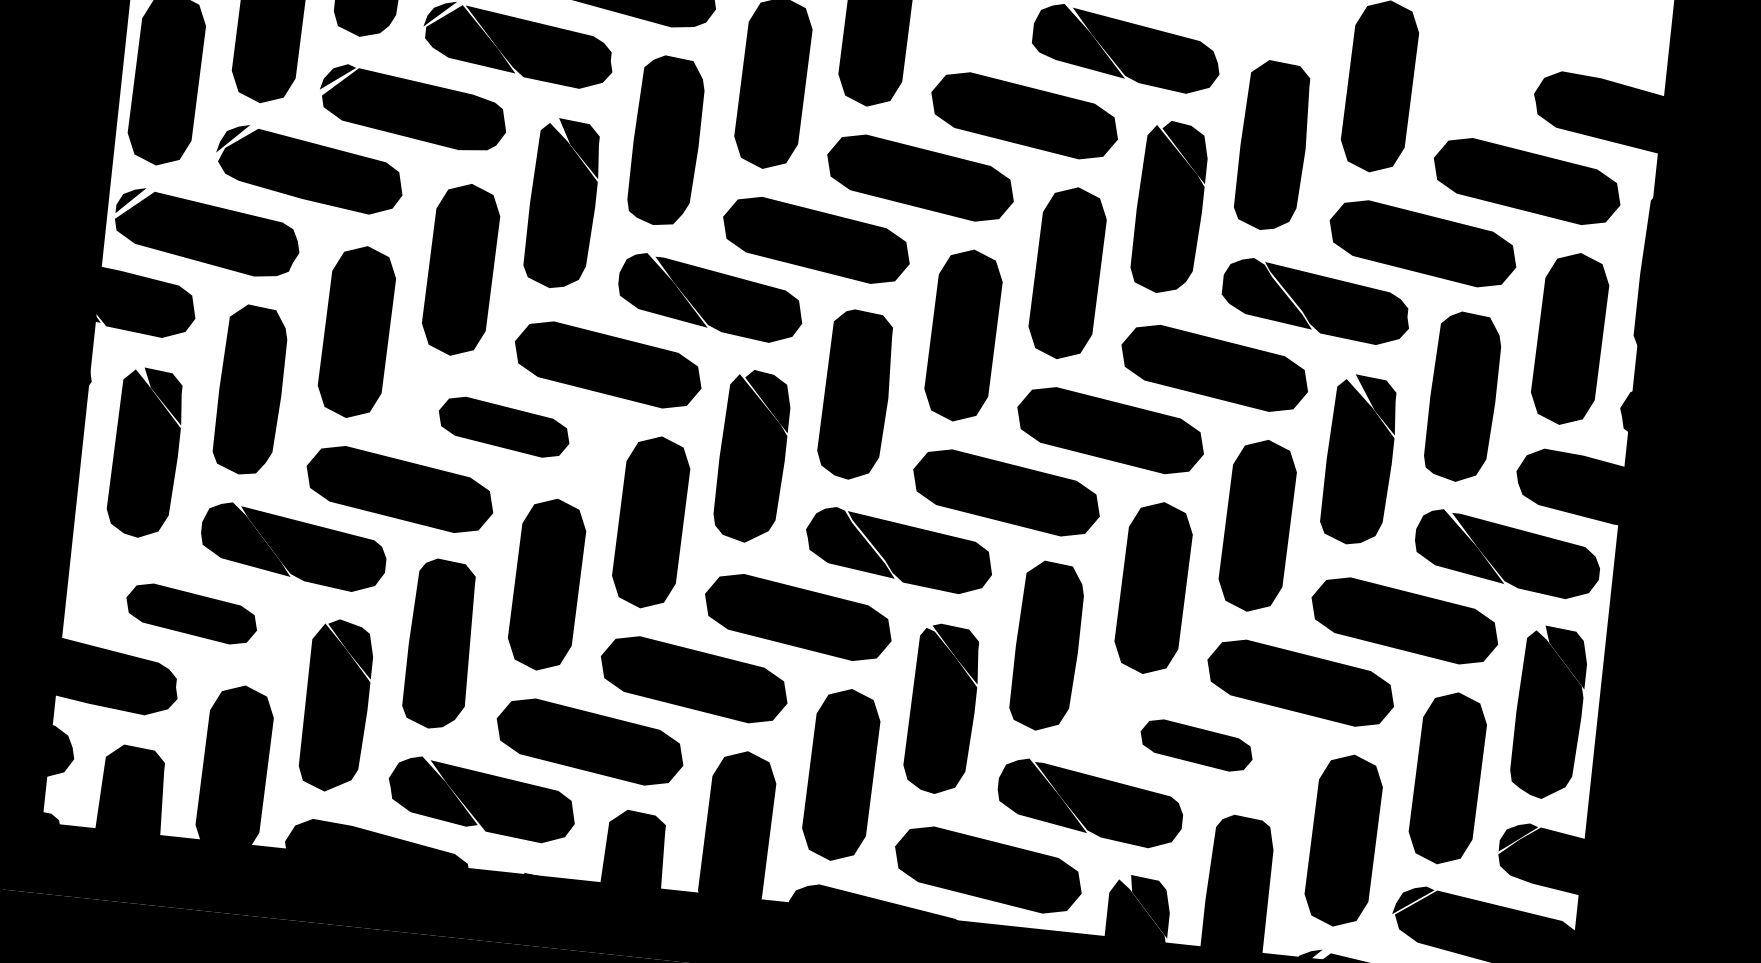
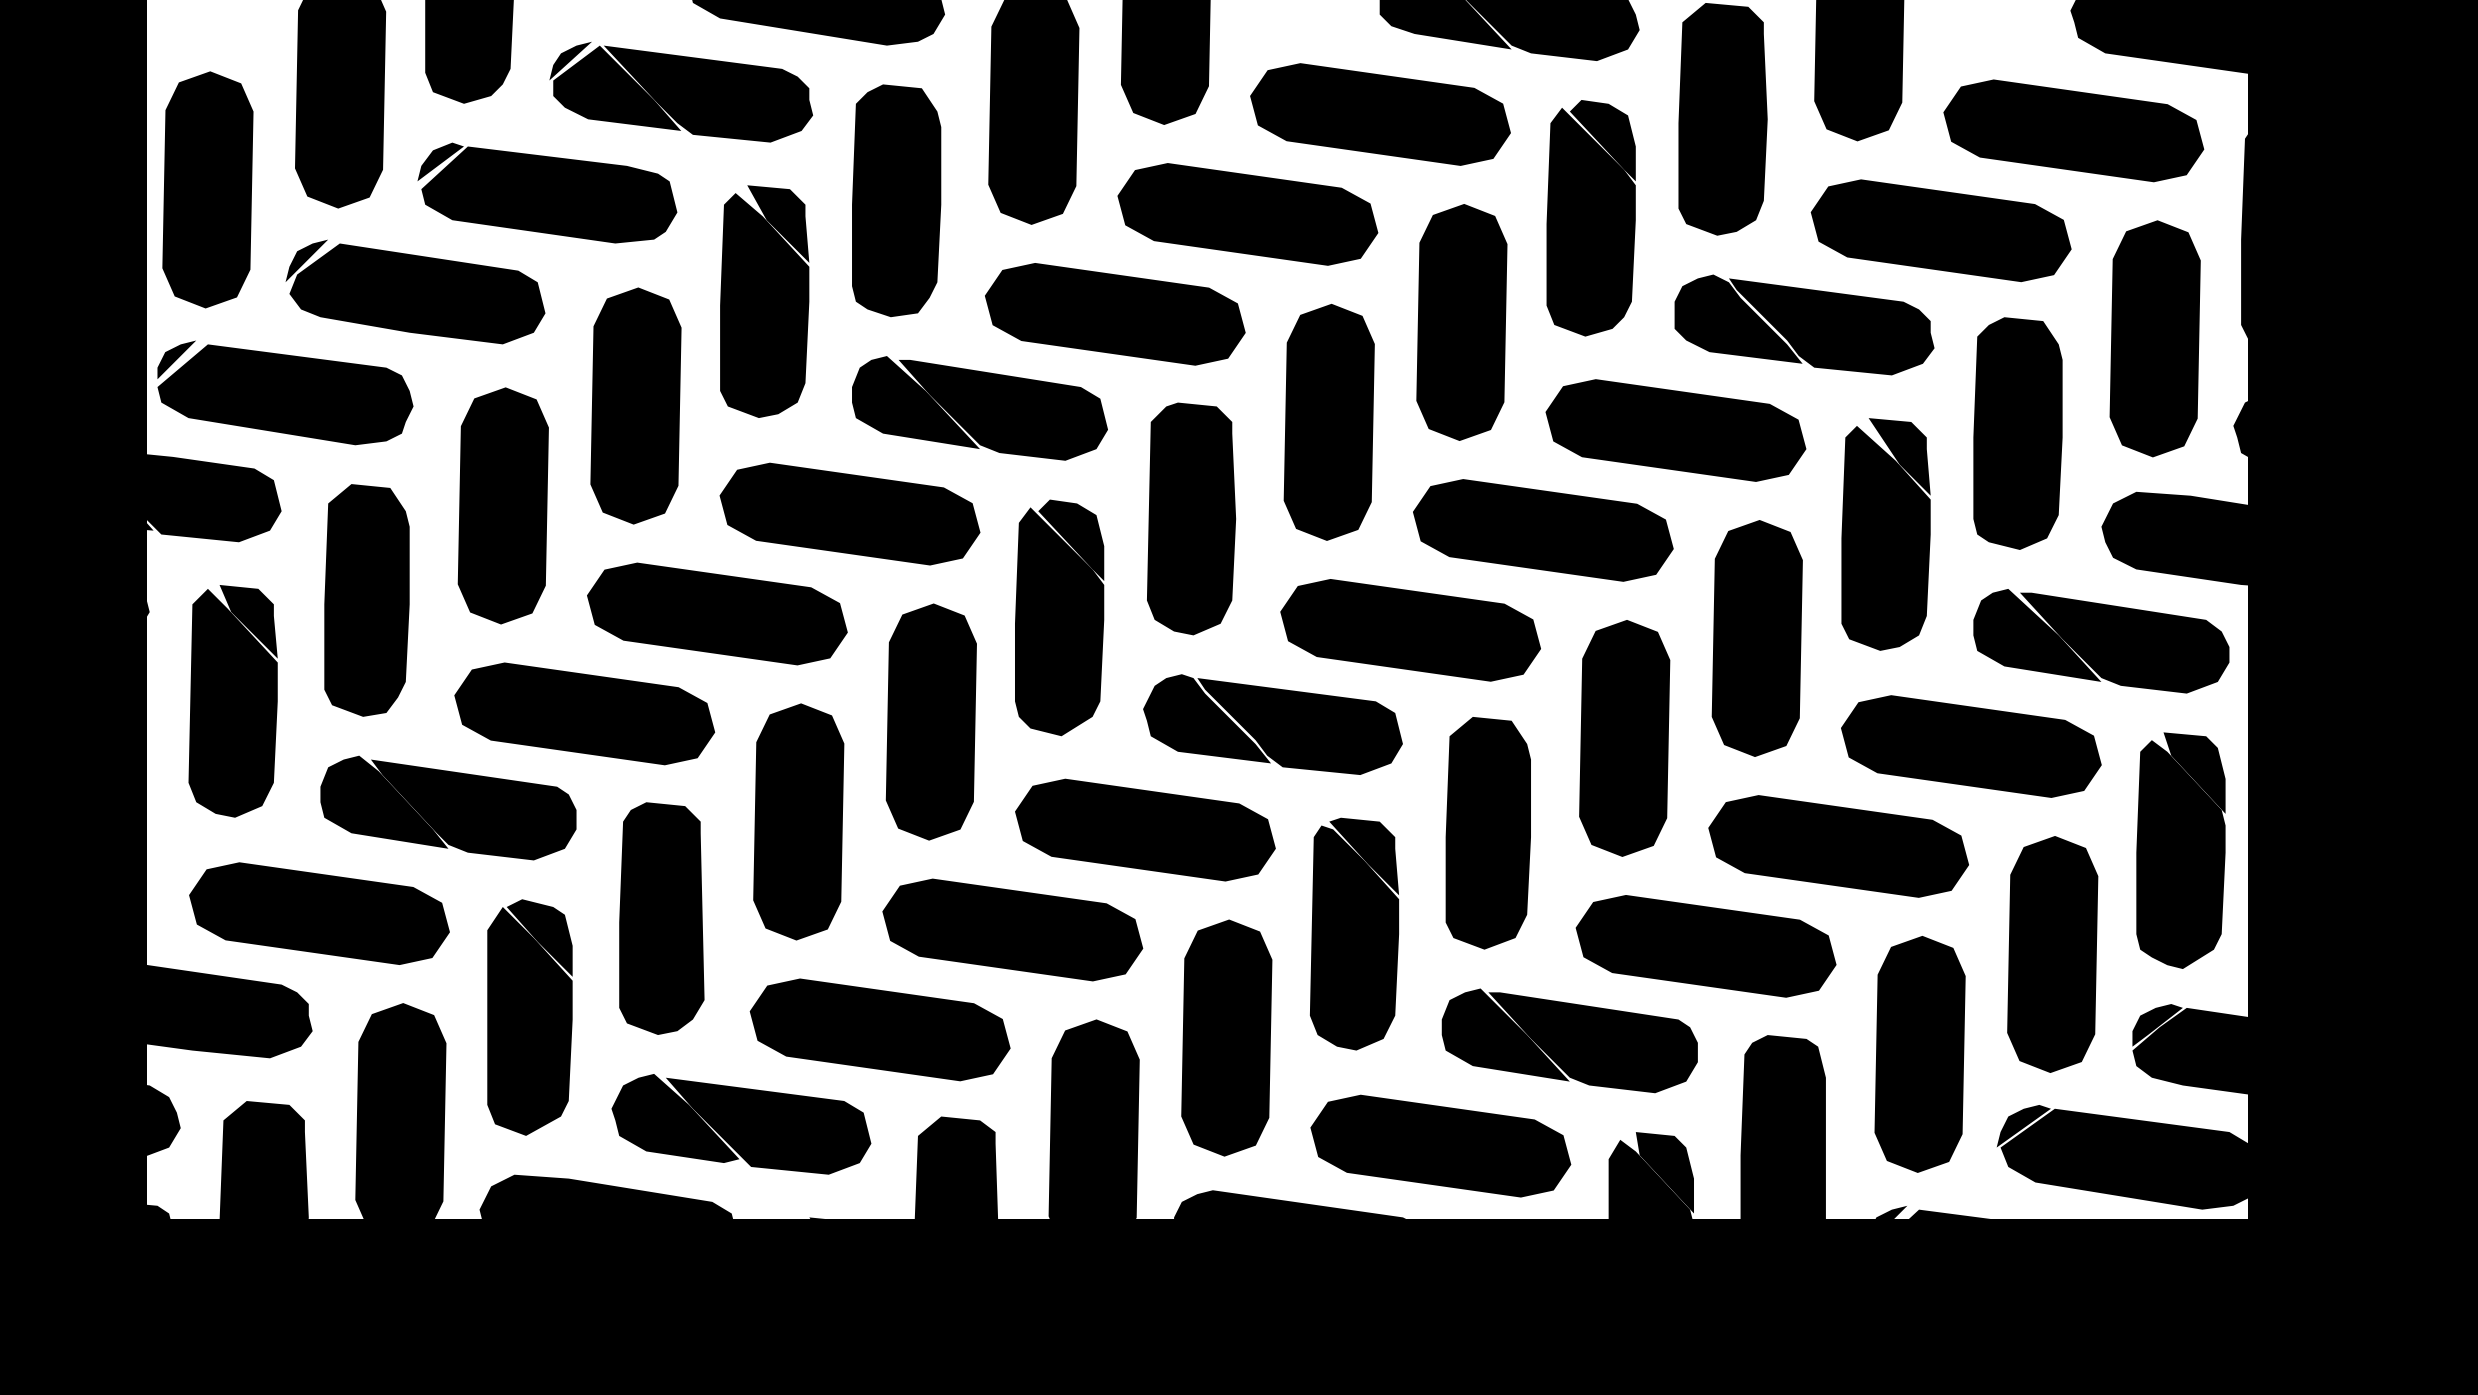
part: (504, 426) -> (717, 613), size x1.43
part: (191, 613) -> (319, 913), size x1.43
part: (1196, 745) -> (1705, 946), size x1.67

